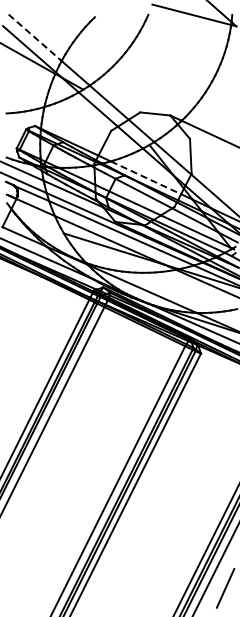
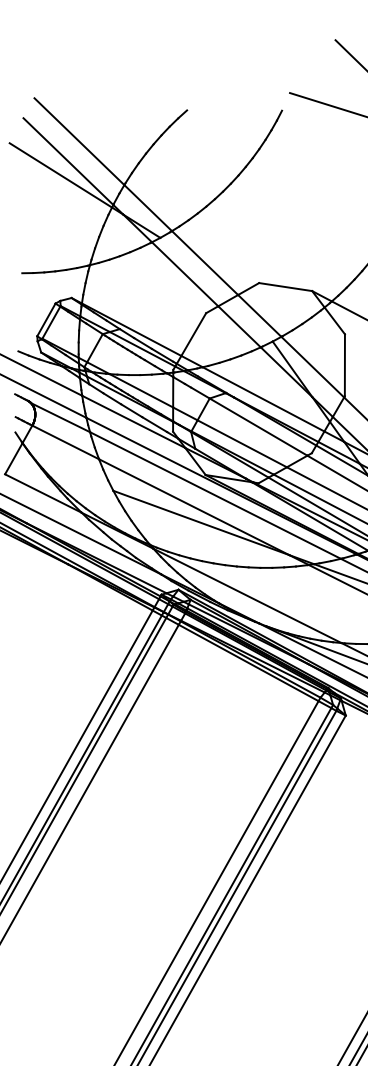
line: (35, 38) -> (79, 142), dashed -> solid
line: (145, 177) -> (262, 398), dashed -> solid

